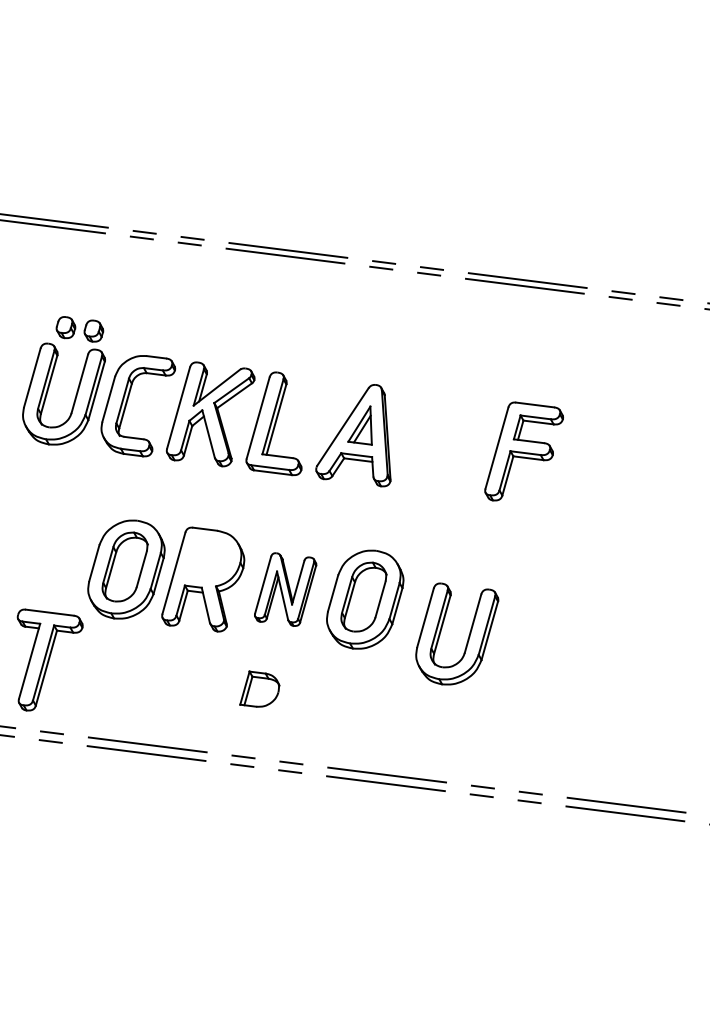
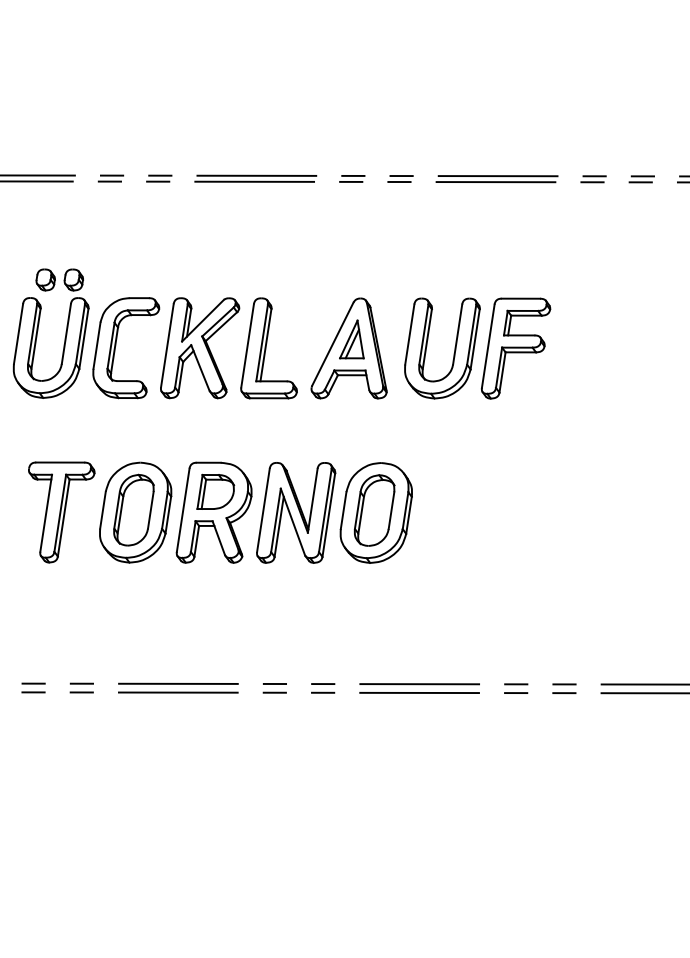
part: (285, 589) -> (295, 512), size x1.43
part: (468, 635) -> (454, 346), moved
part: (49, 659) -> (65, 509), moved
part: (259, 688) -> (214, 490), moved

